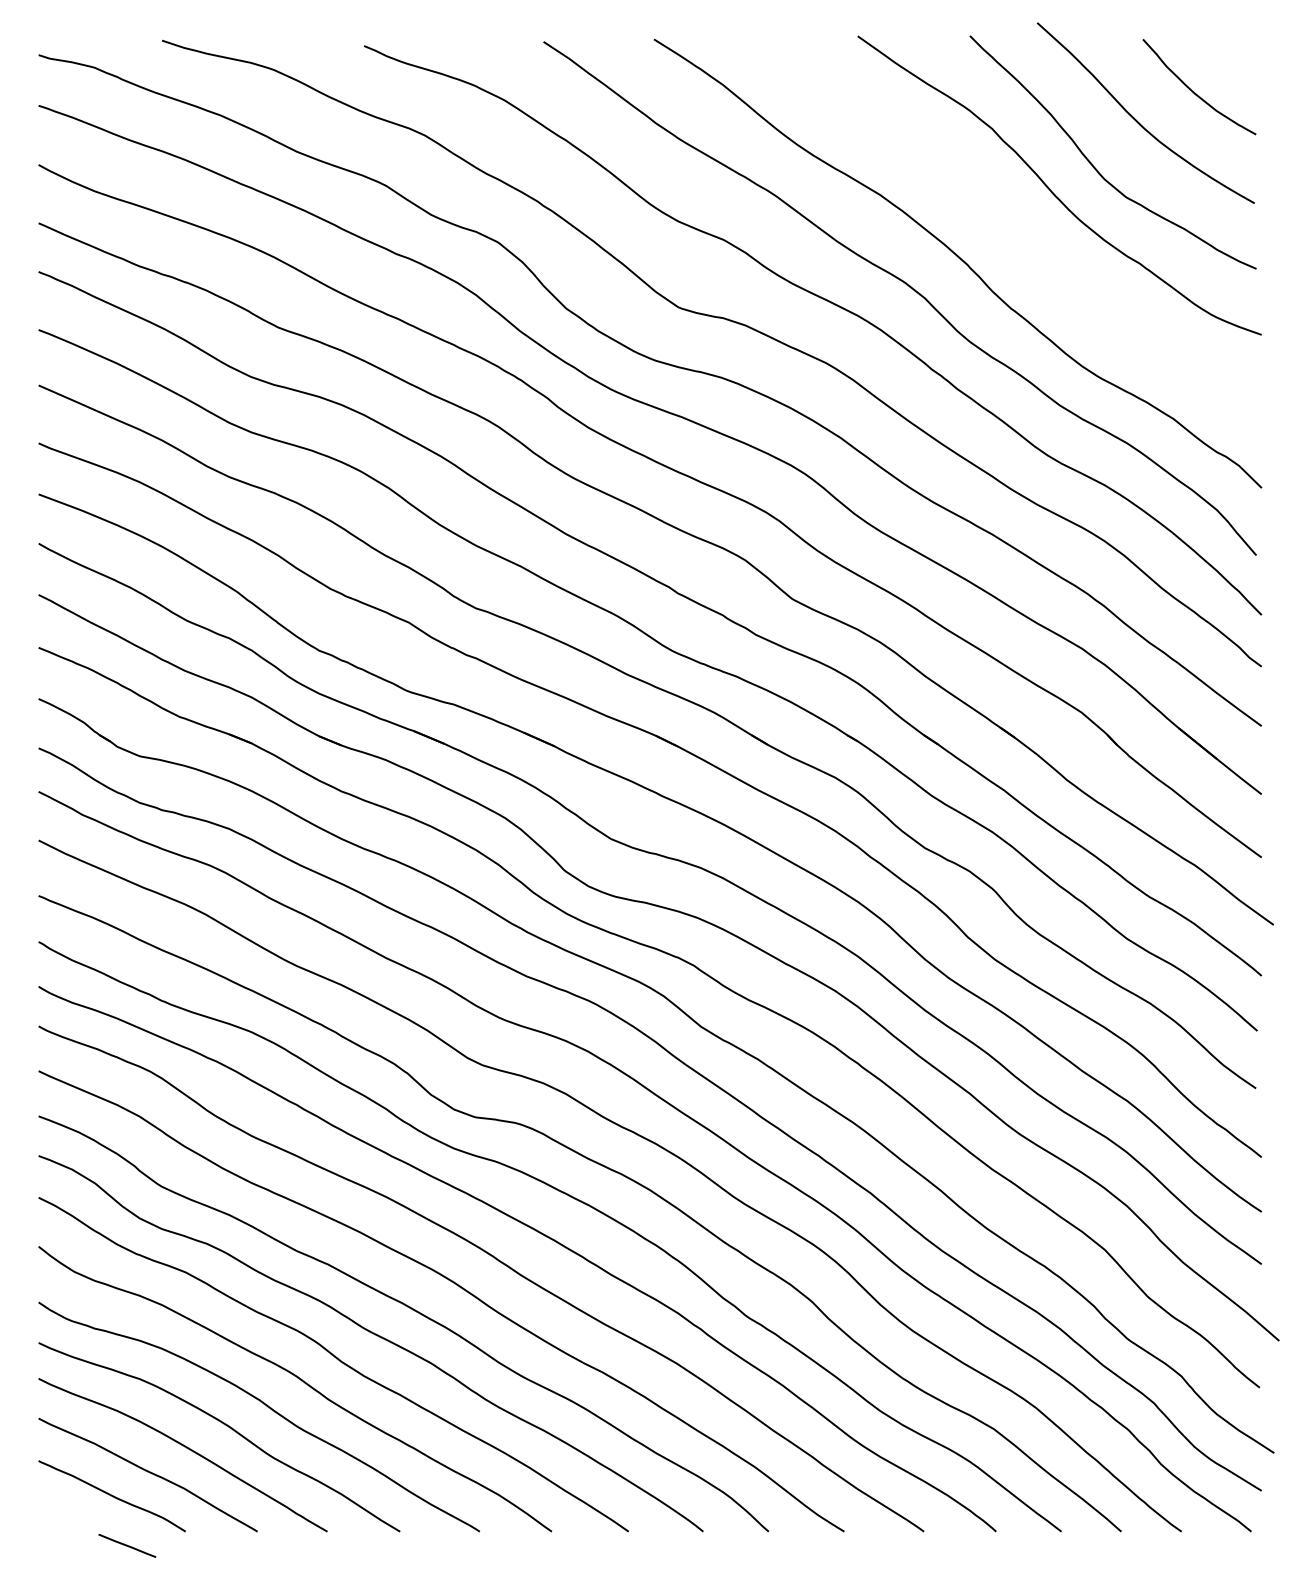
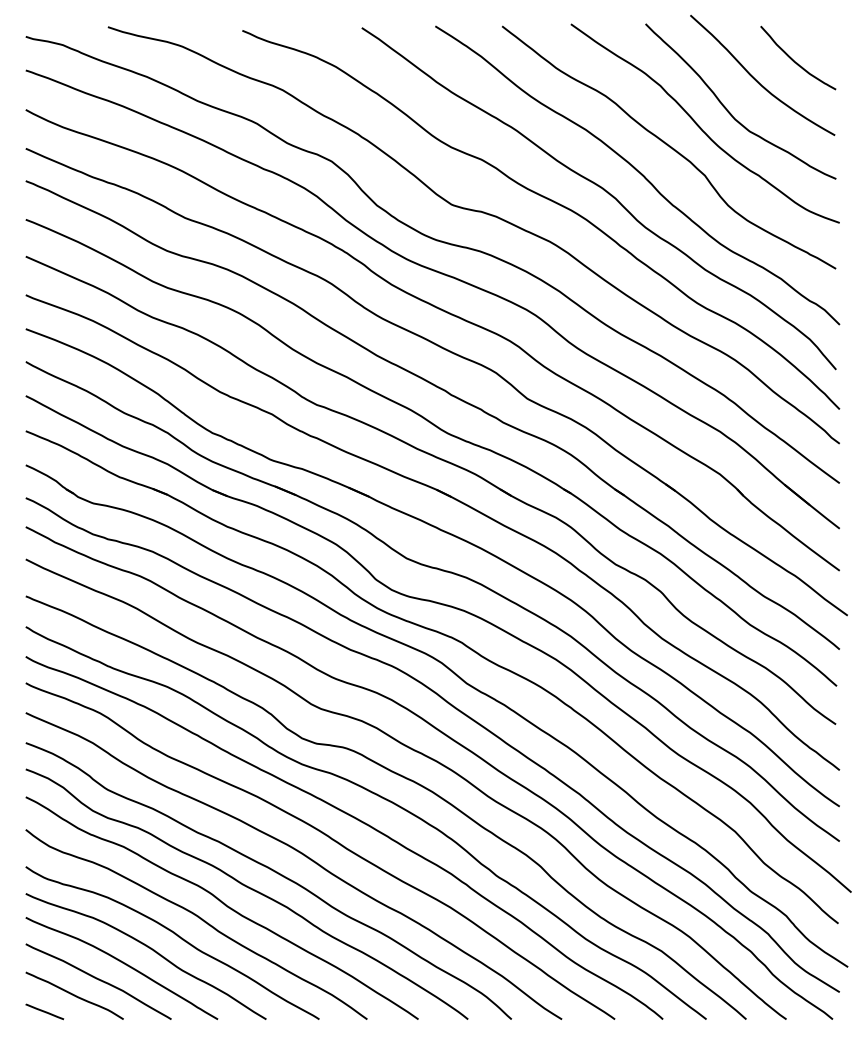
curve: (1005, 221) -> (669, 147), added
line: (126, 1545) -> (44, 1011), moved

